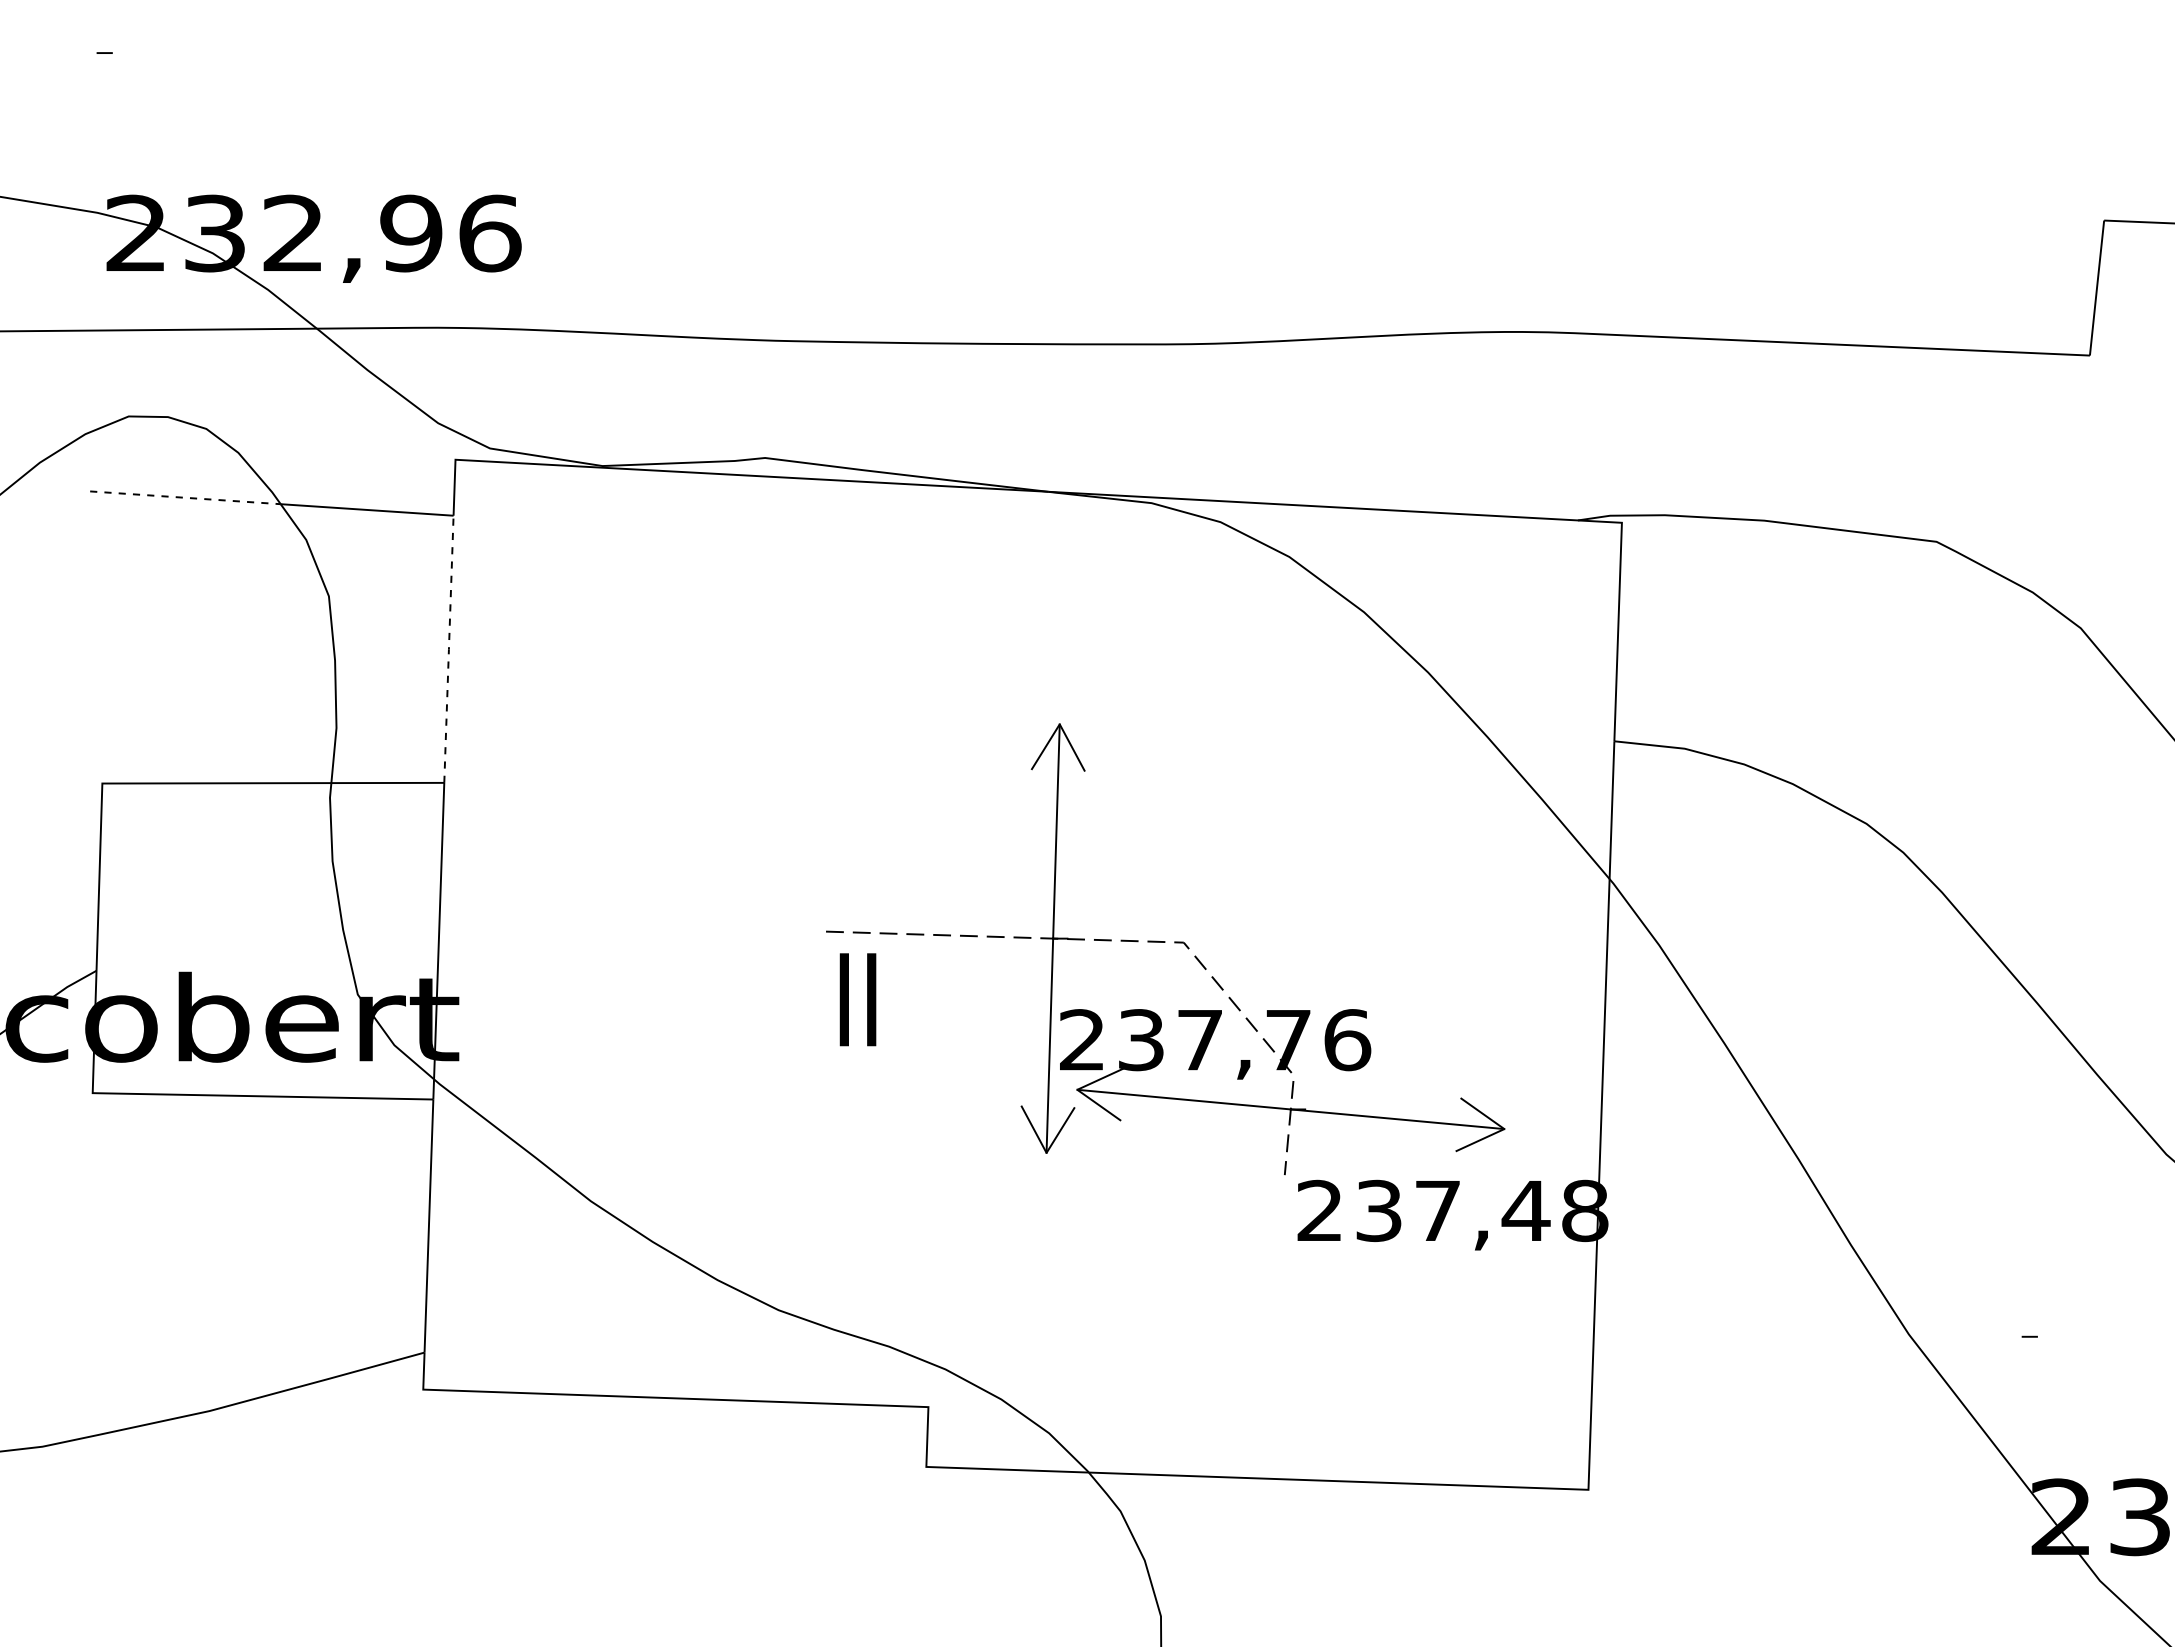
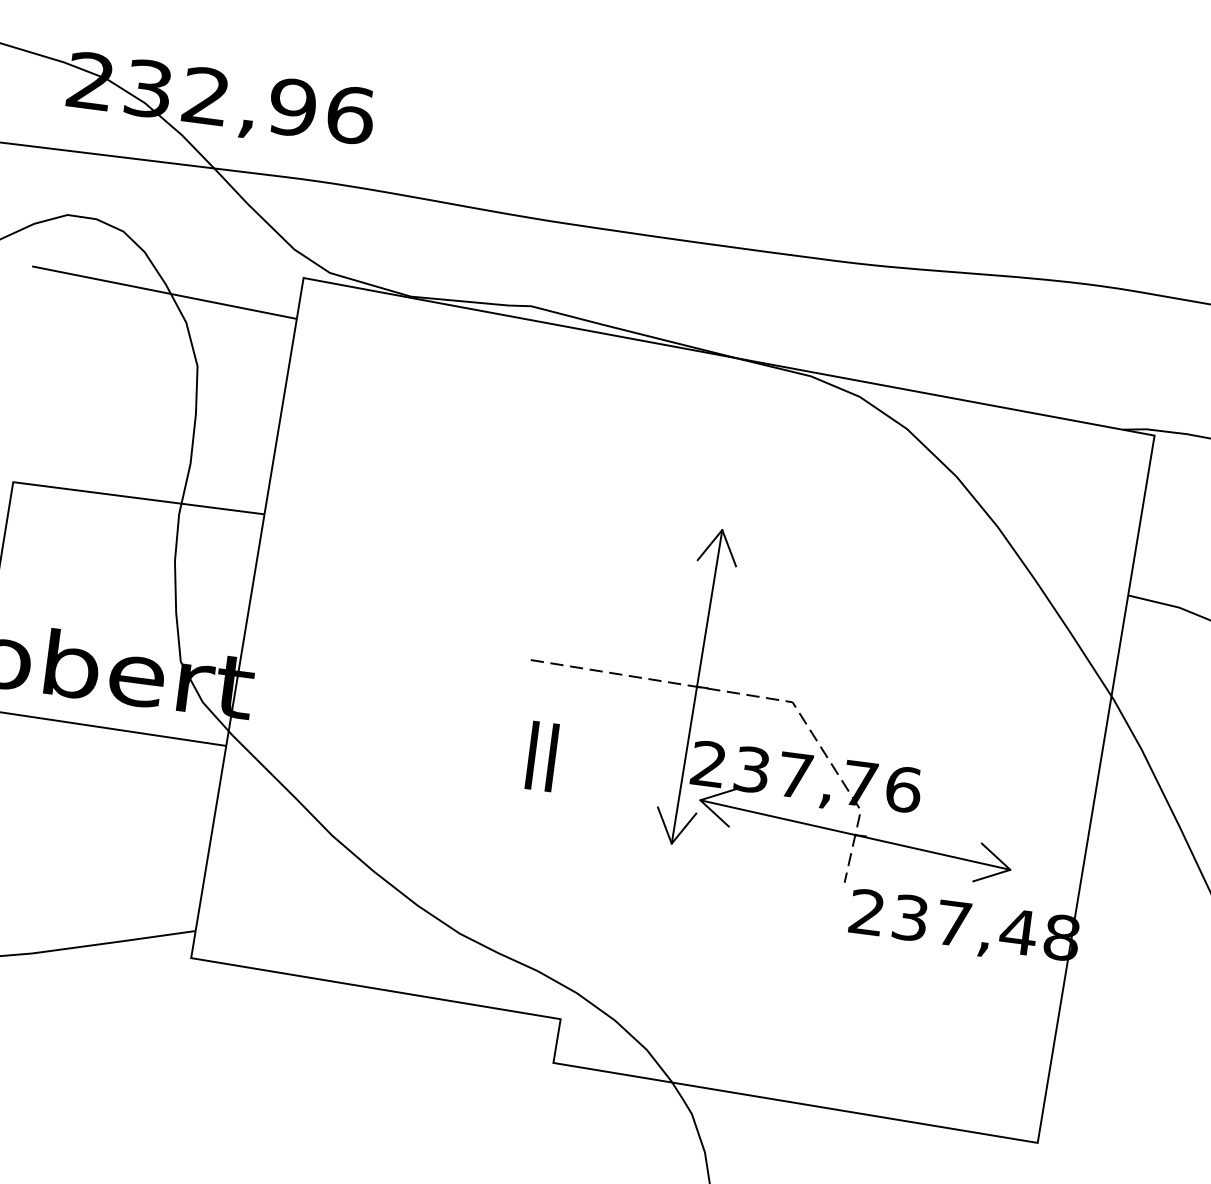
line: (185, 497) -> (101, 279), dashed -> solid
line: (448, 649) -> (280, 416), dashed -> solid
text: (857, 999) -> (541, 756), moved

